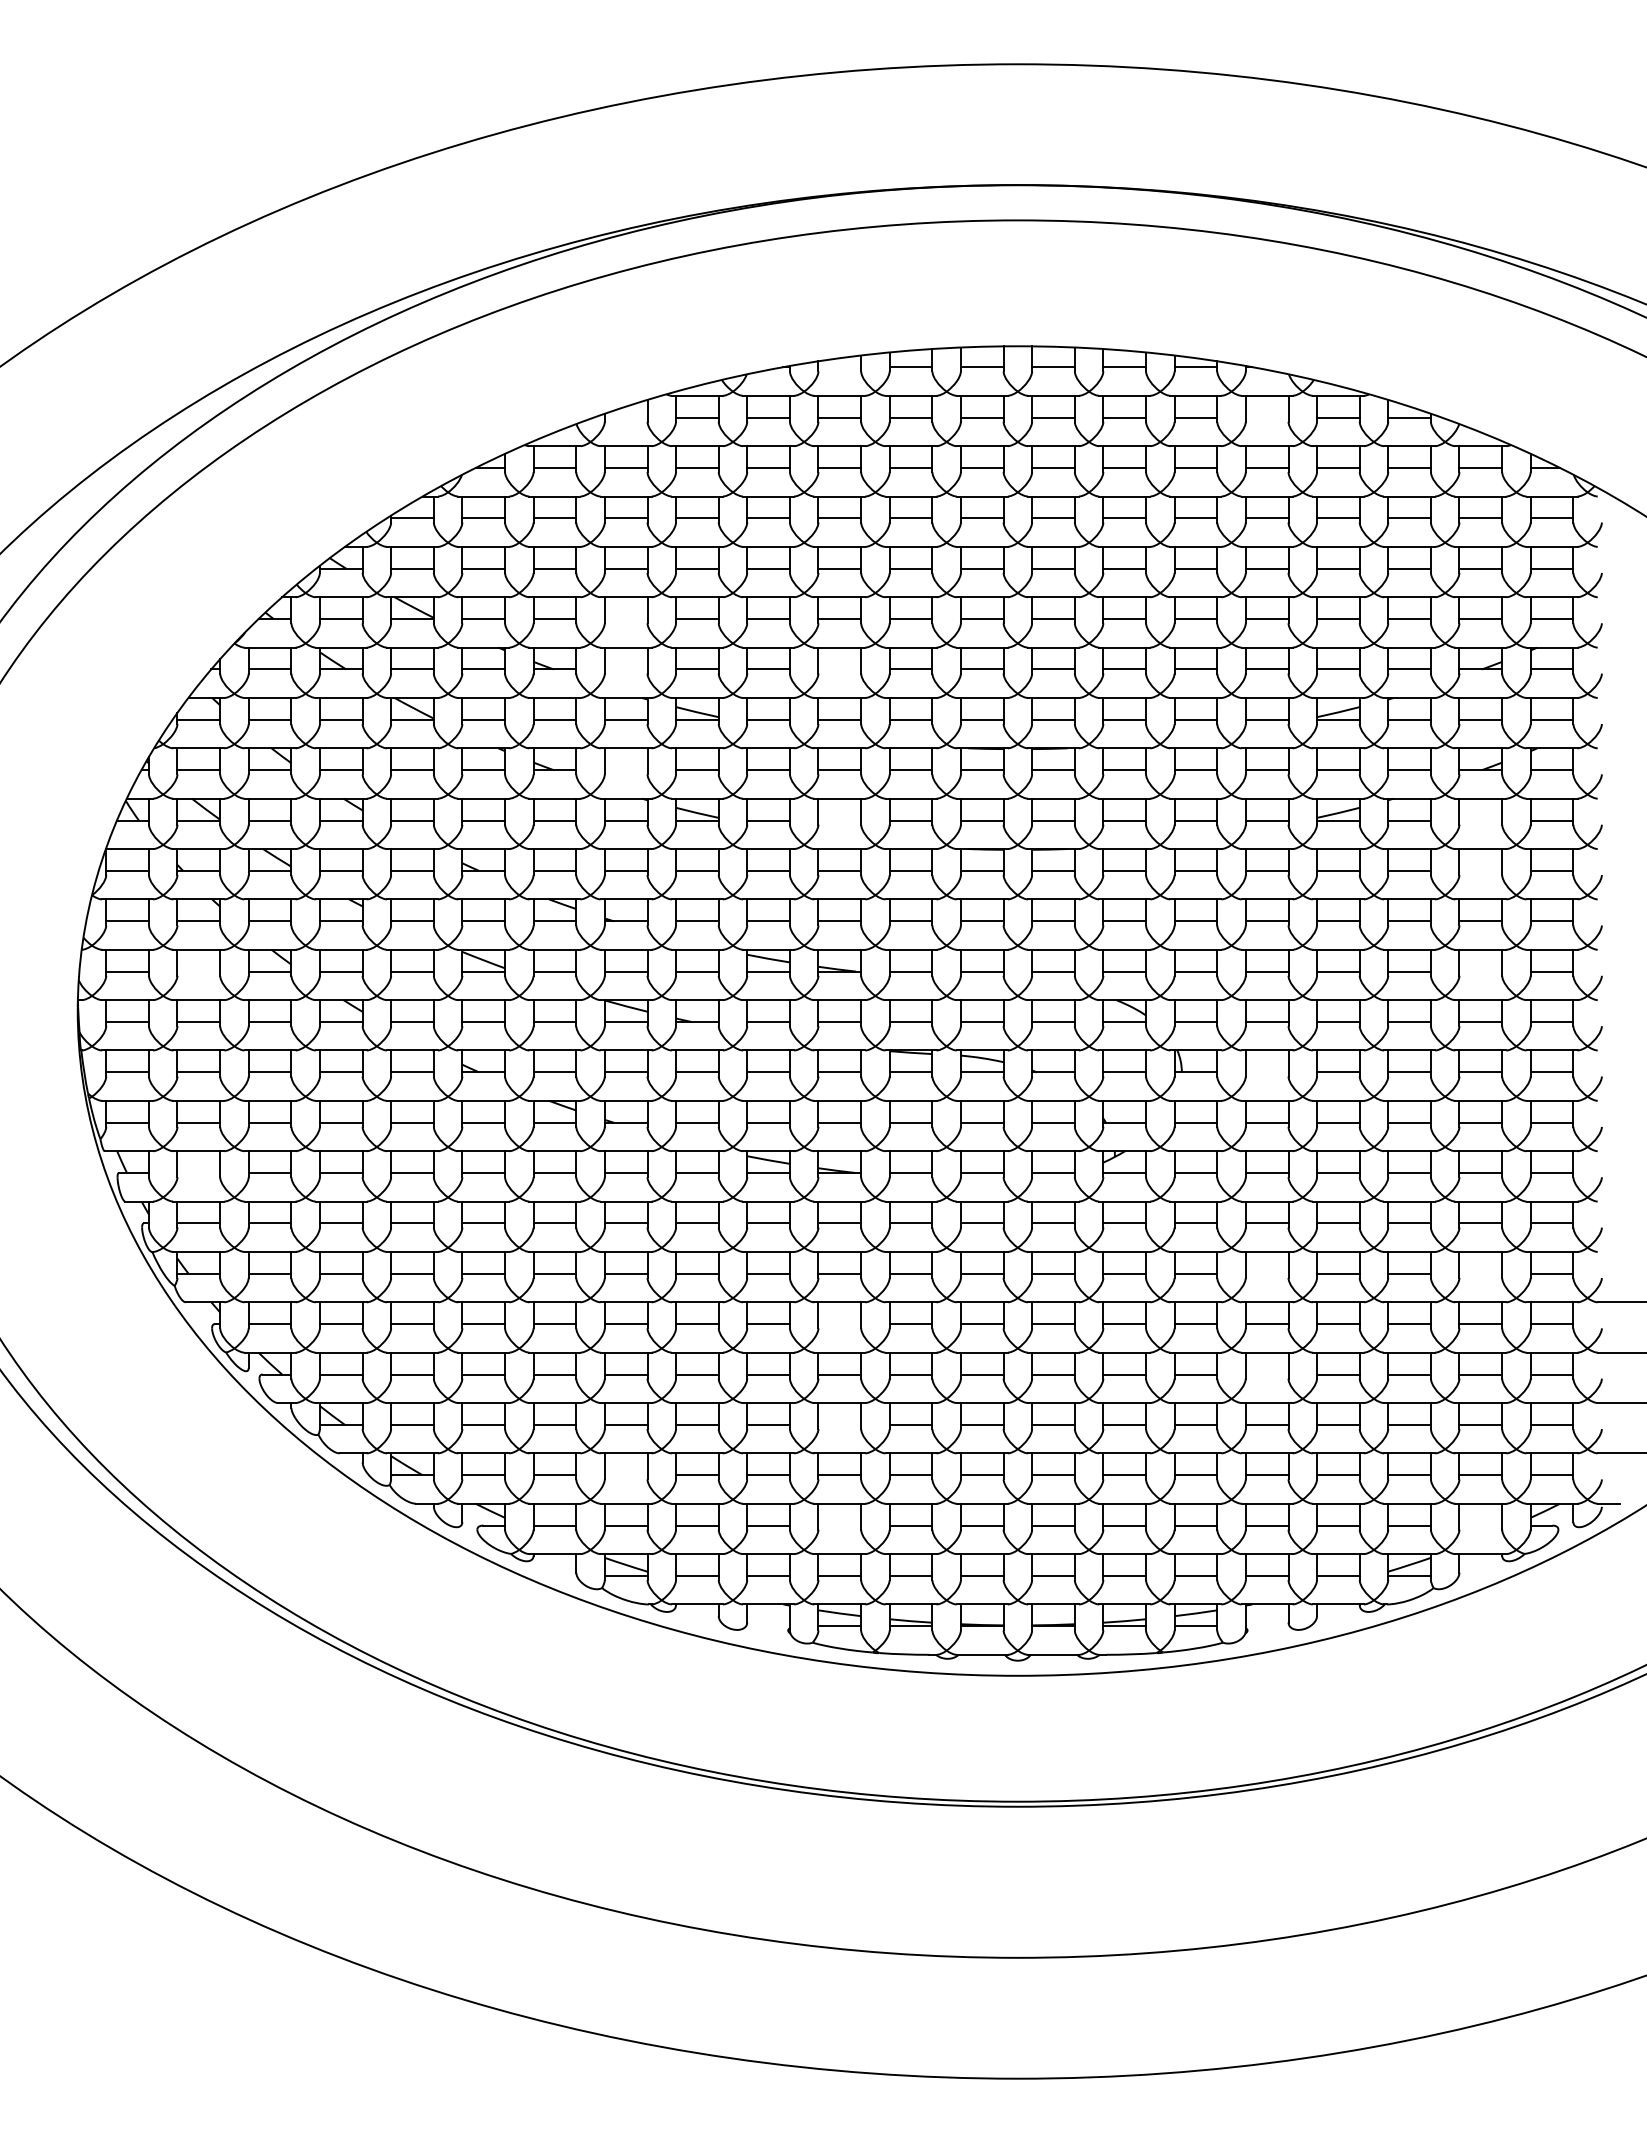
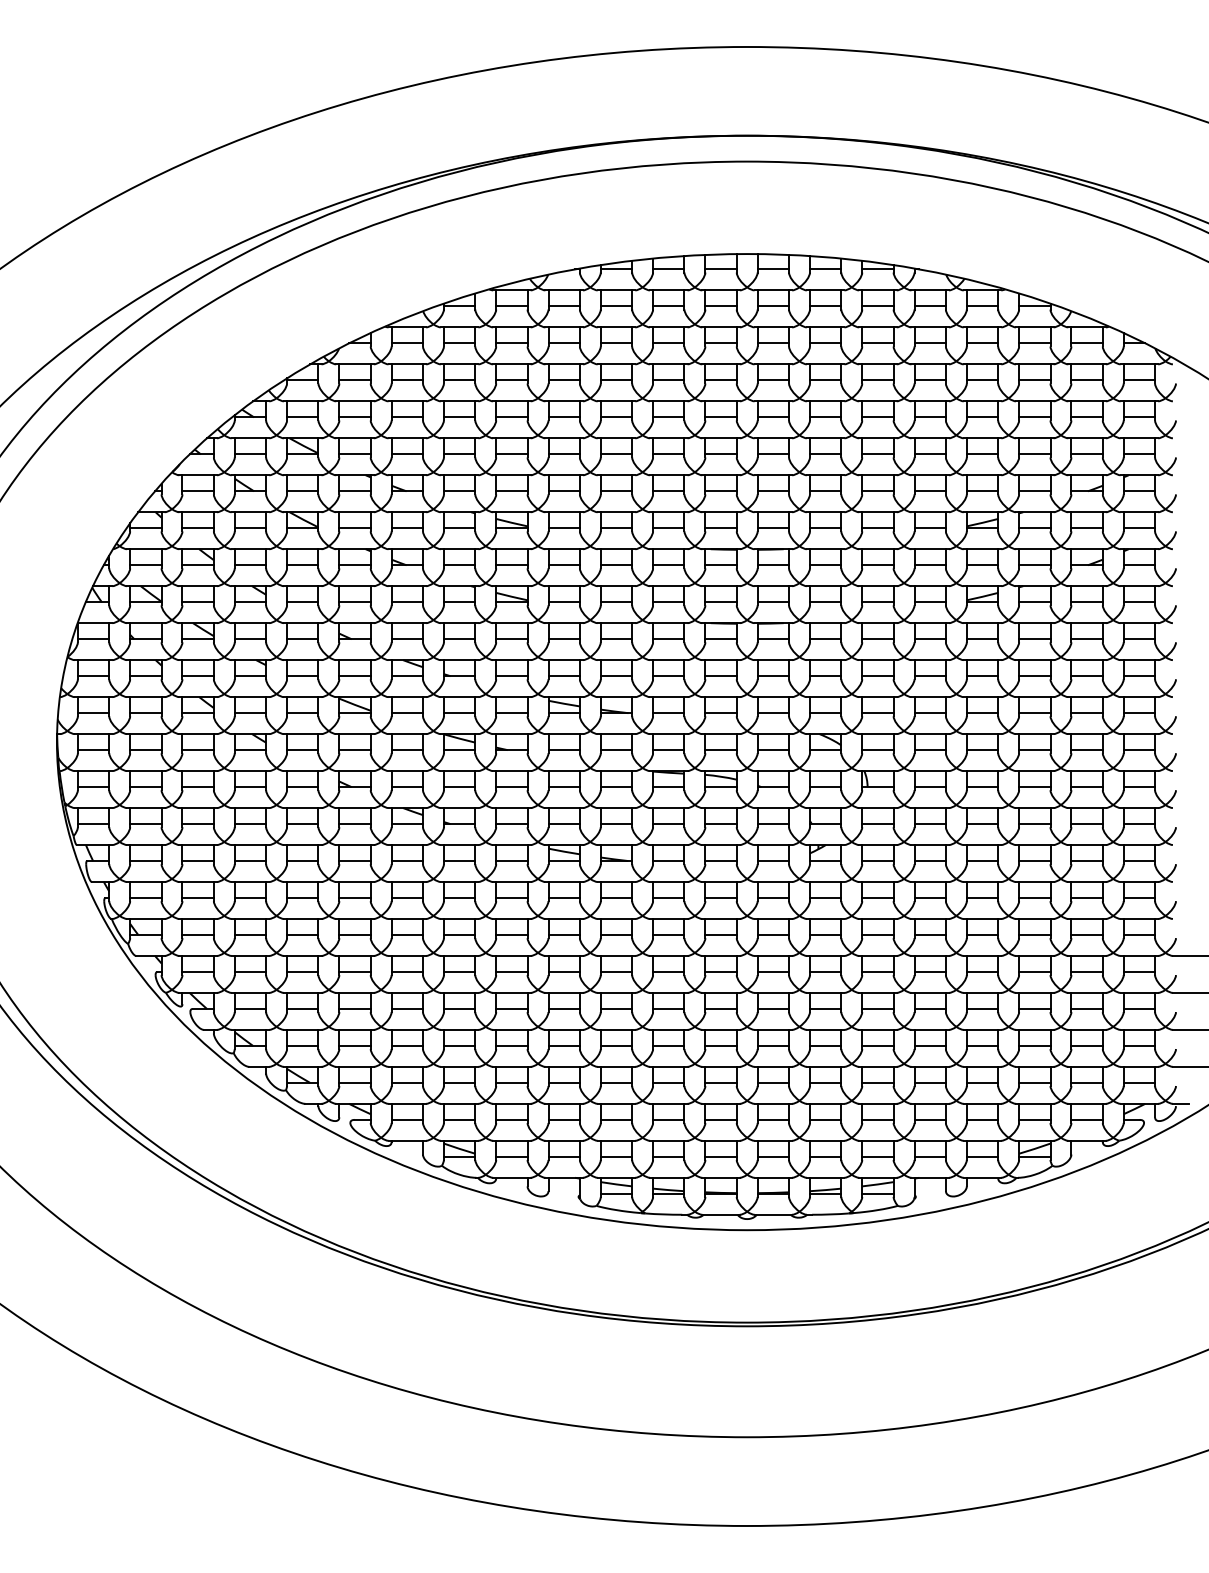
line: (839, 367) -> (616, 269), added
line: (625, 417) -> (459, 306), added
line: (1266, 417) -> (929, 306), added
line: (625, 619) -> (459, 454), added
line: (625, 669) -> (459, 491), added
line: (839, 669) -> (616, 491), added
line: (625, 770) -> (459, 565), added
line: (839, 820) -> (616, 602), added
line: (1480, 820) -> (1086, 602), added
line: (1480, 870) -> (1086, 638), added
line: (198, 971) -> (145, 713), added
line: (1480, 971) -> (1086, 713), added
line: (1266, 1072) -> (929, 787), added
line: (198, 1173) -> (145, 861), added
line: (1266, 1273) -> (929, 934), added
line: (1480, 1273) -> (1086, 934), added
line: (839, 1324) -> (616, 972), added
line: (1266, 1374) -> (929, 1008), added
line: (839, 1424) -> (616, 1045), added
line: (625, 1475) -> (459, 1083), added
line: (839, 1525) -> (616, 1119), added
line: (1480, 1525) -> (1086, 1119), added

